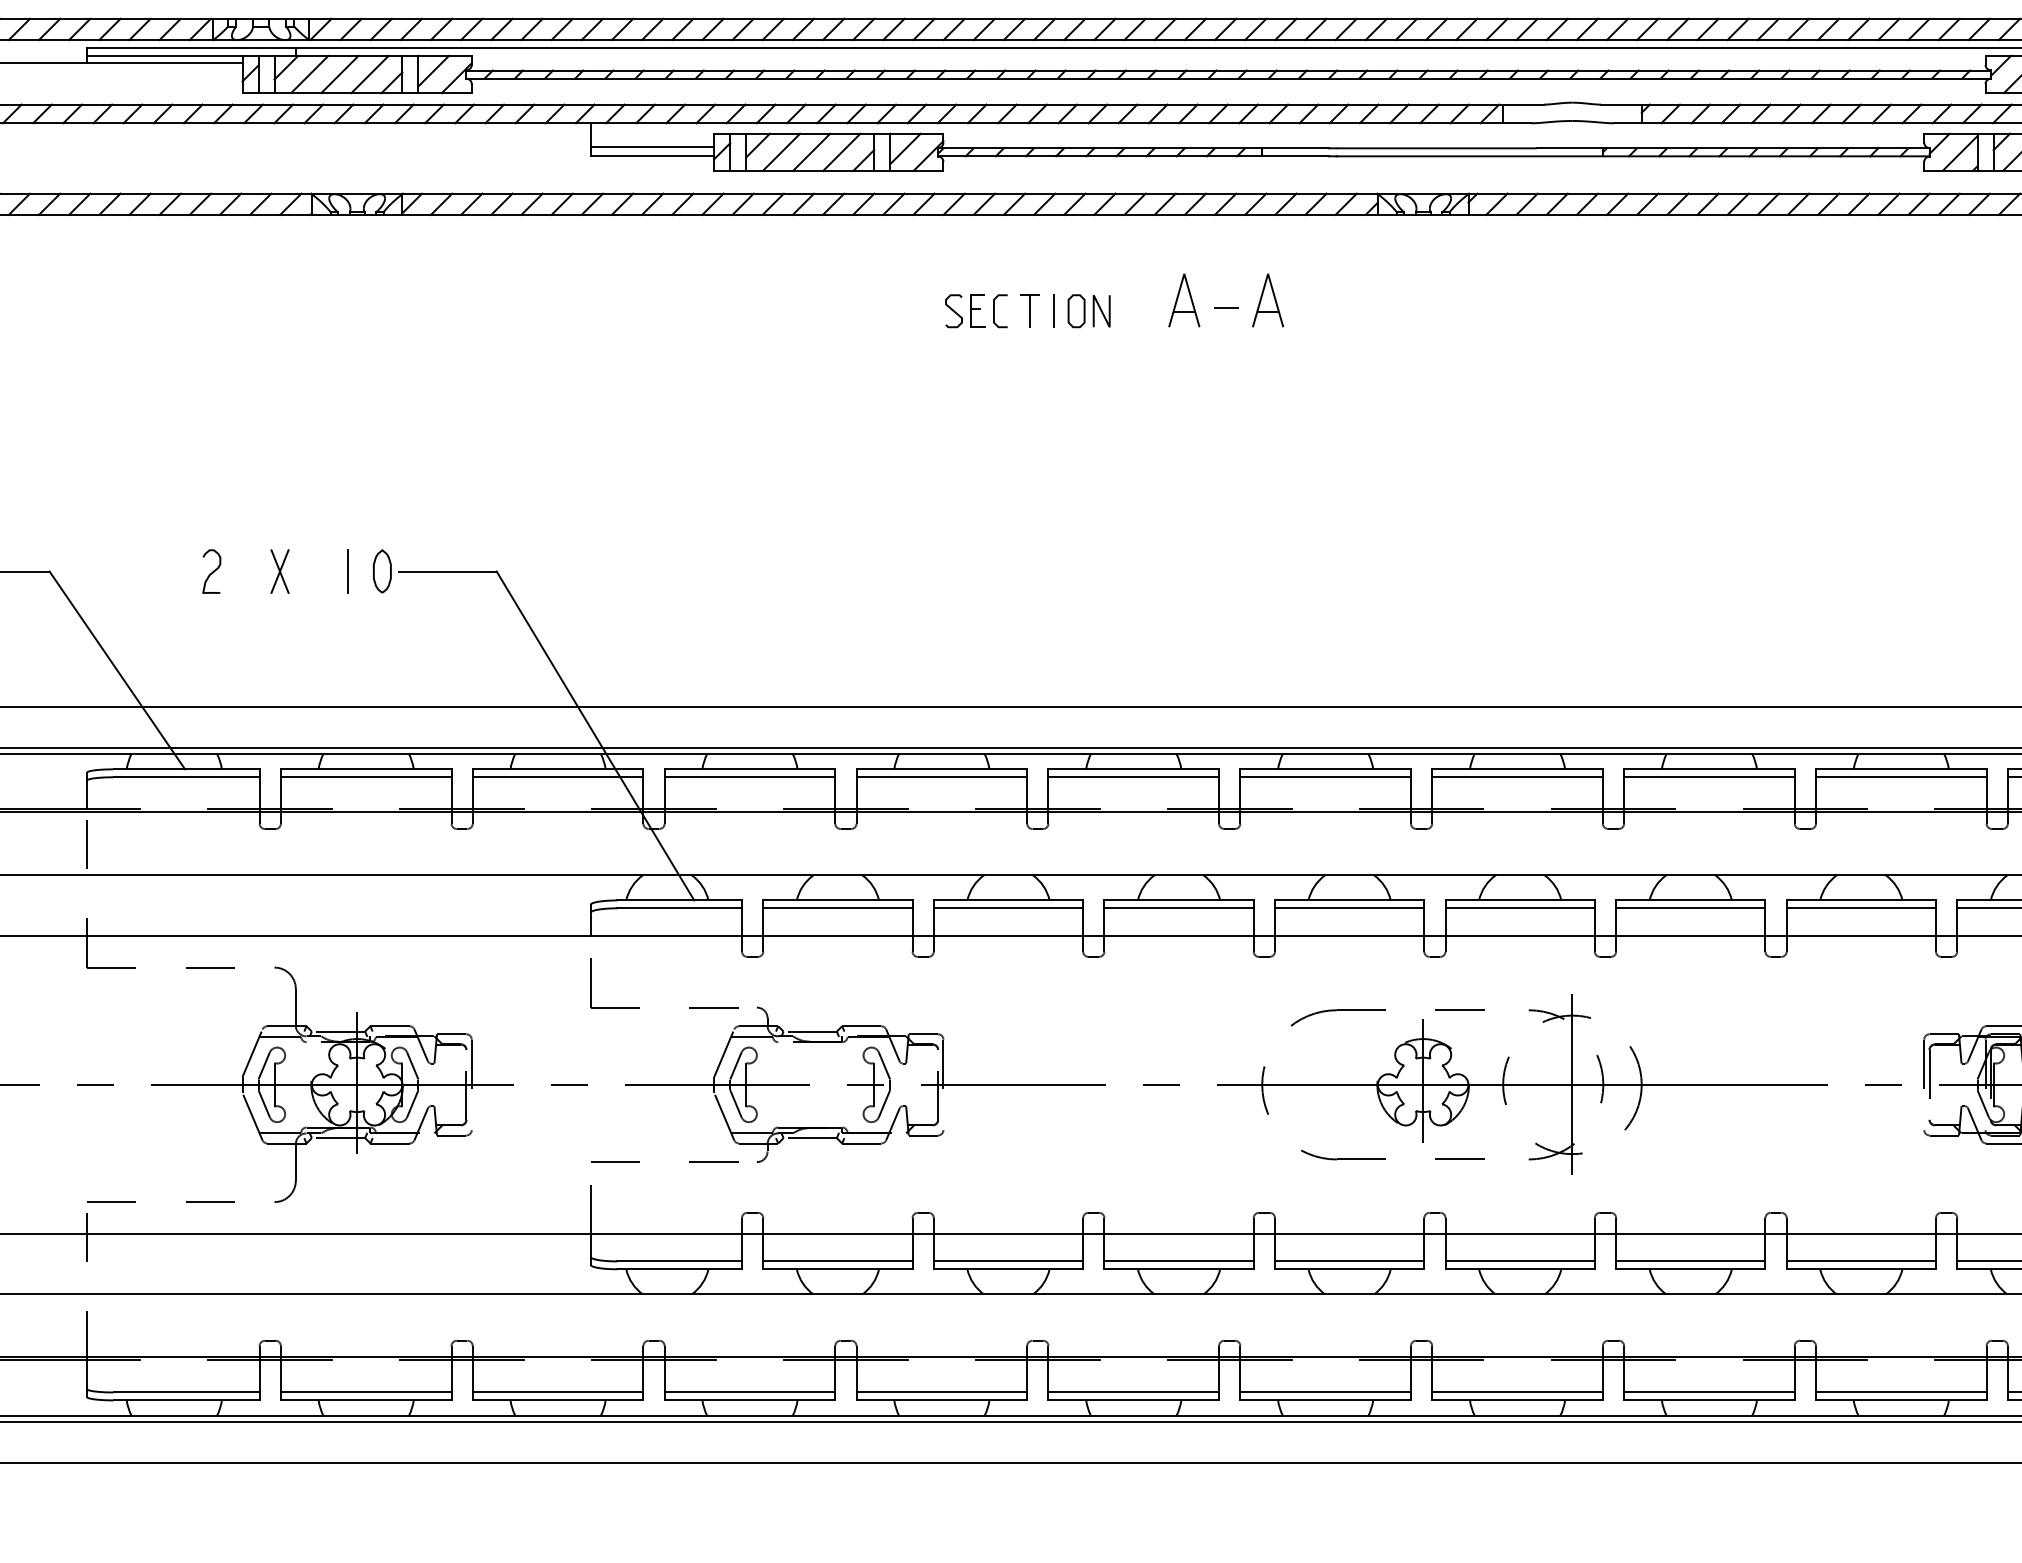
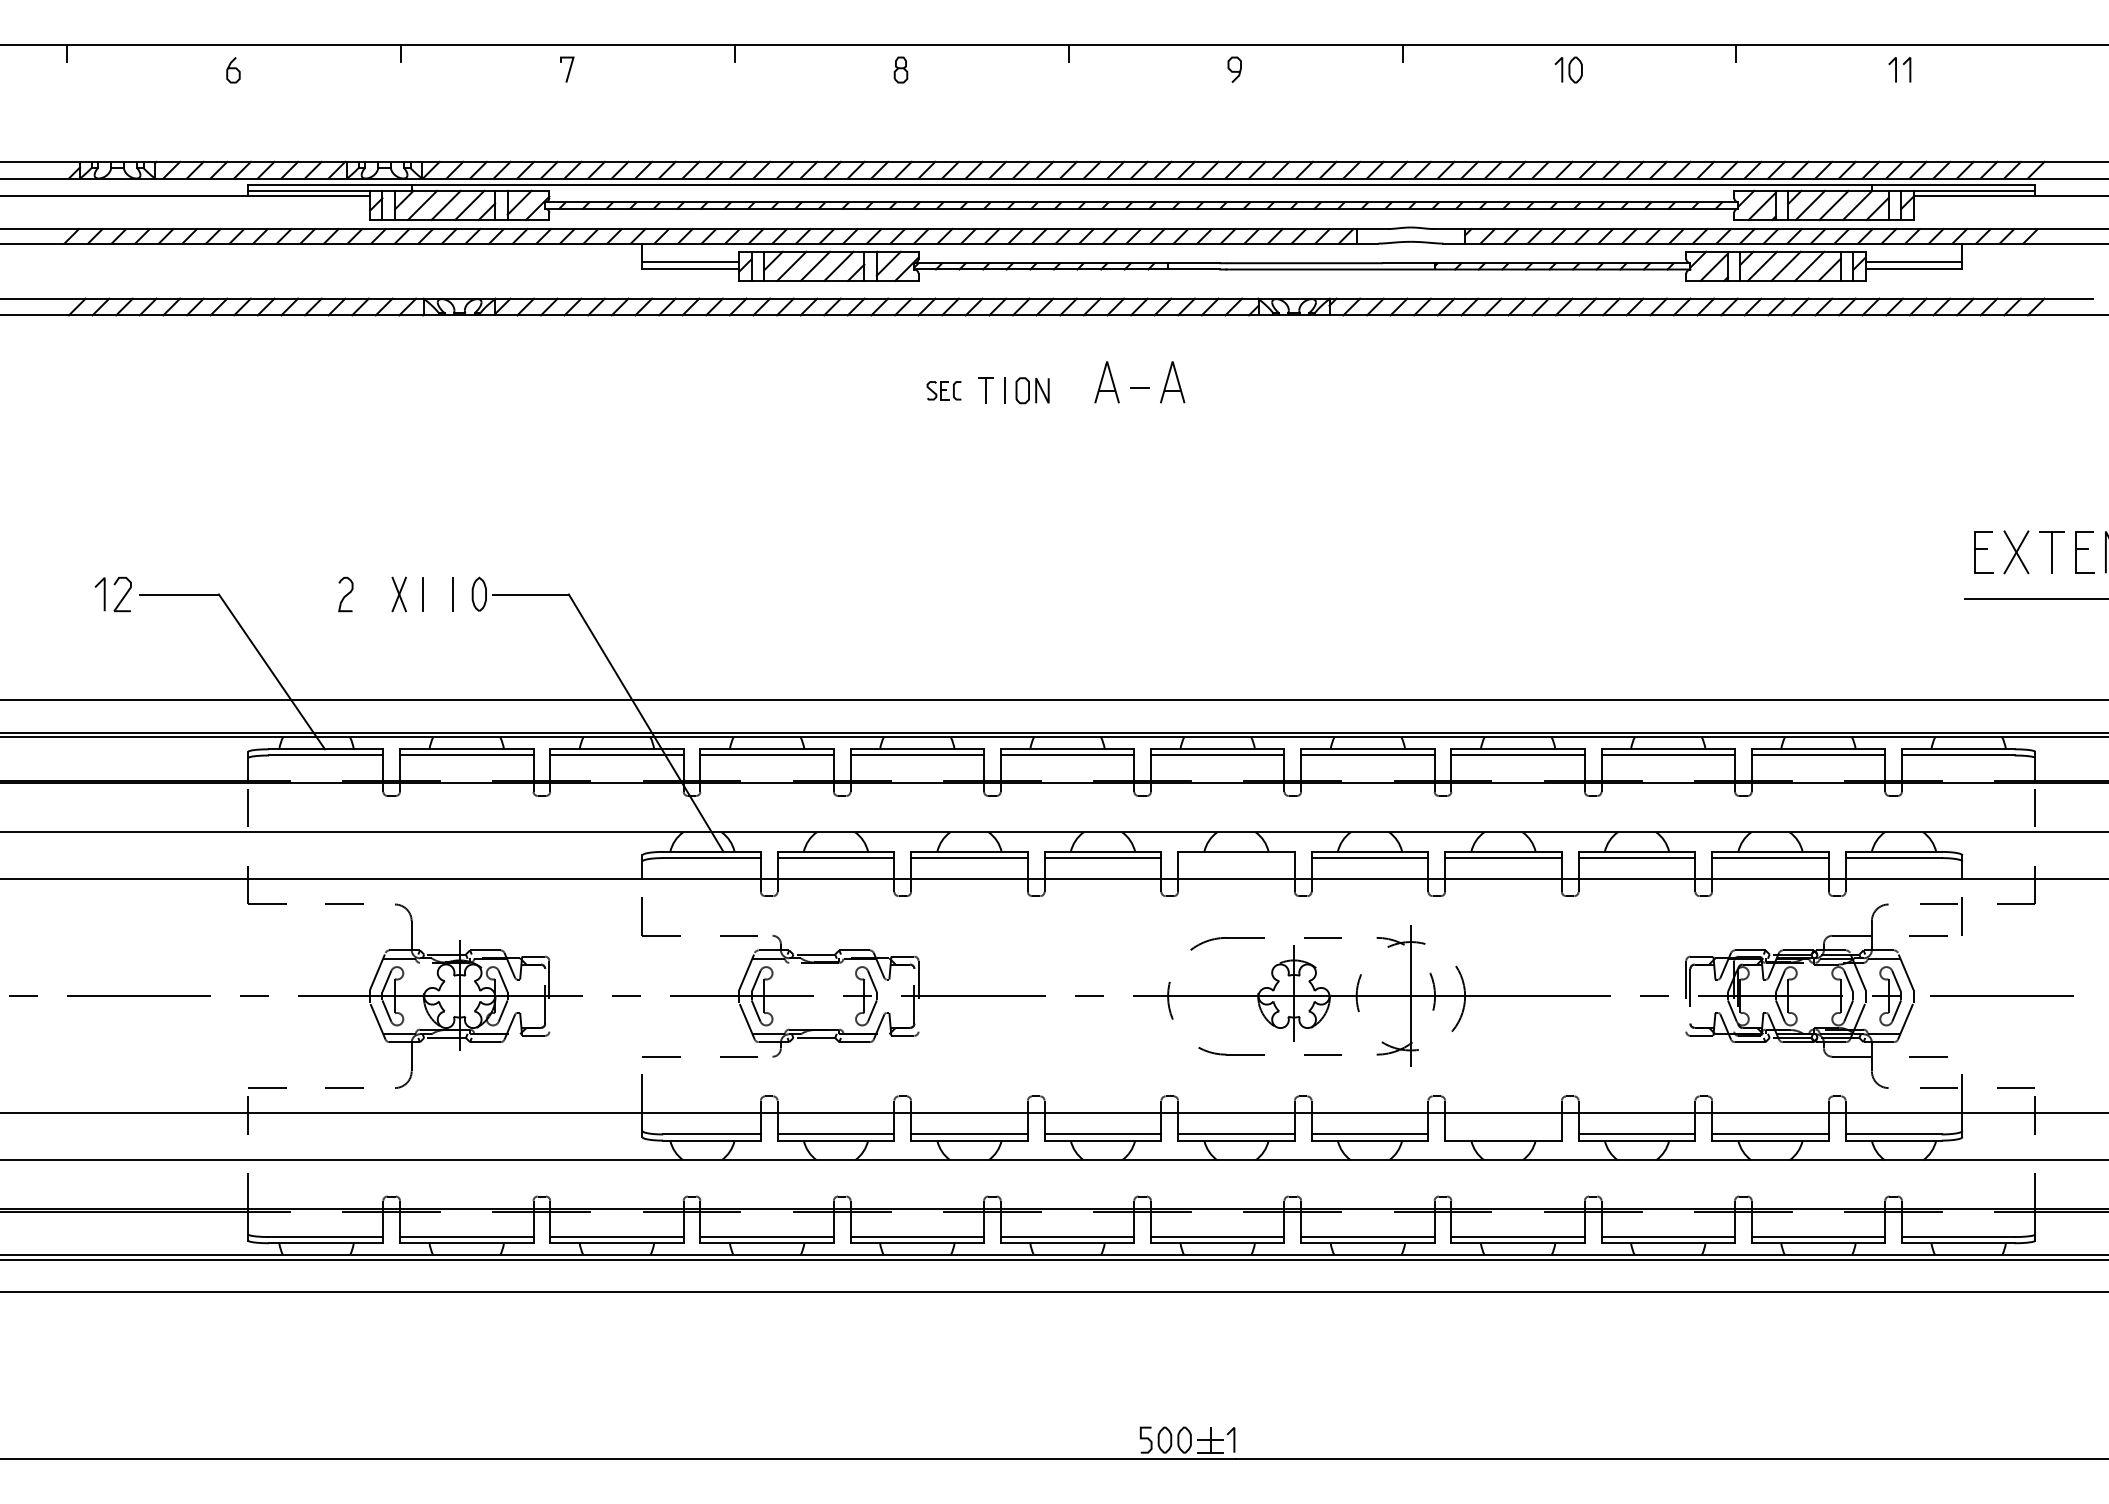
part: (975, 310) -> (943, 390), size x0.7
line: (309, 571) -> (422, 594), added
line: (1349, 908) -> (1236, 858), removed
line: (1690, 1261) -> (1503, 1134), removed

